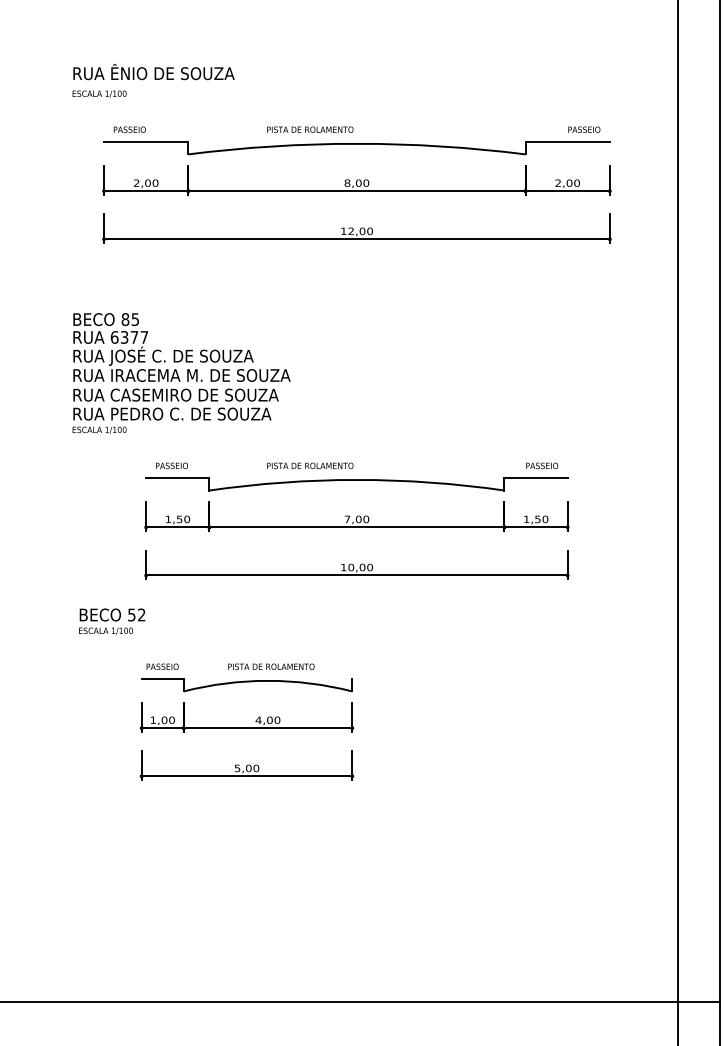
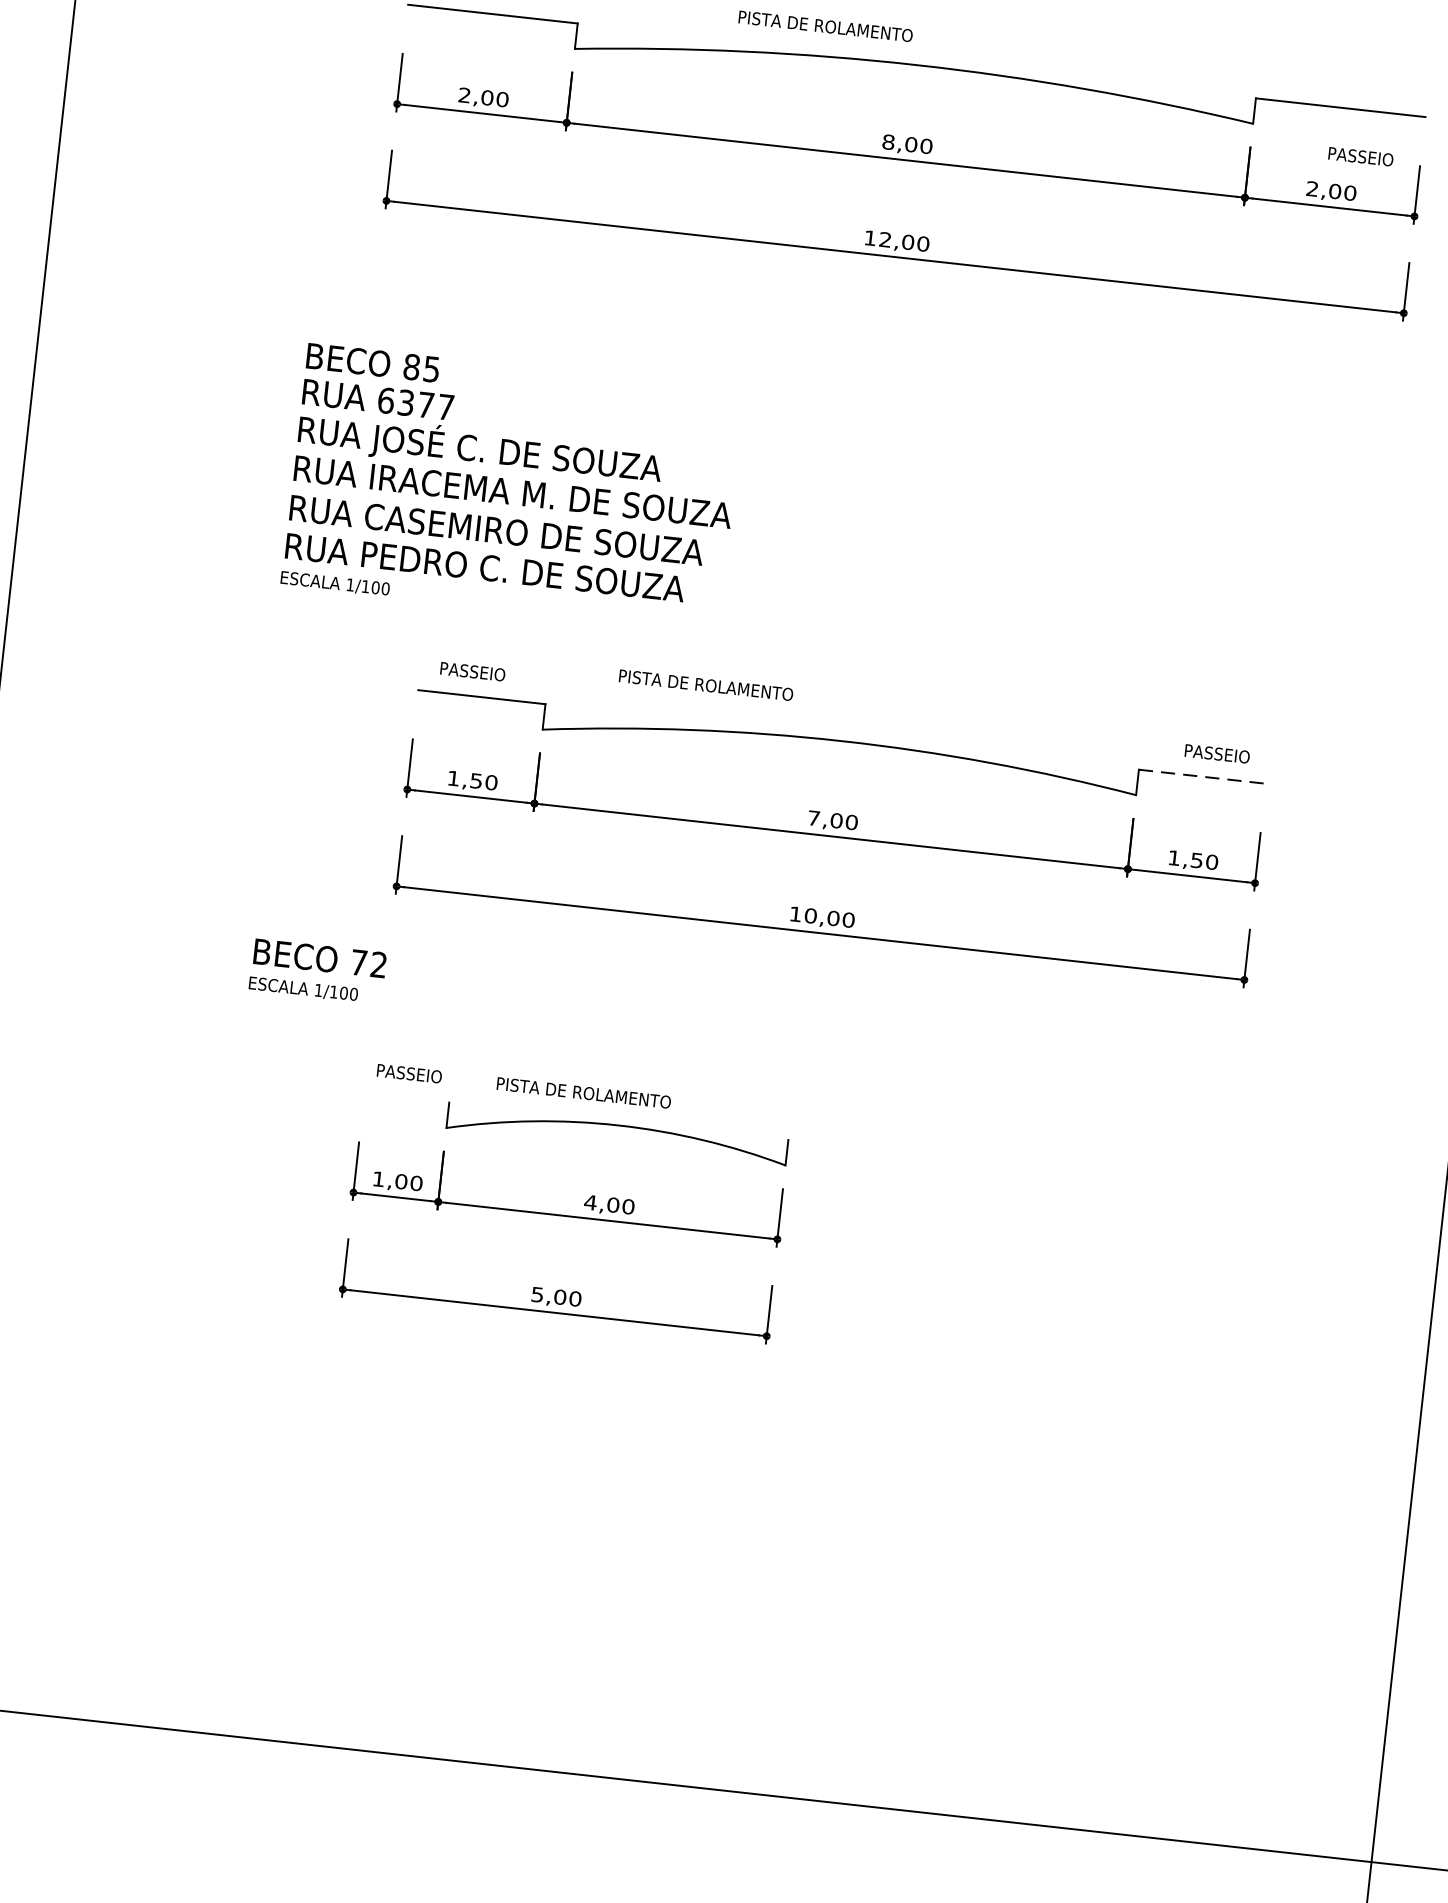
text: (584, 129) -> (1361, 156), moved
text: (310, 465) -> (706, 684), moved
line: (536, 477) -> (1203, 776), solid -> dashed
text: (131, 614) -> (358, 961), 52 -> 72
text: (271, 666) -> (584, 1092), moved
line: (162, 678) -> (406, 1097), removed

